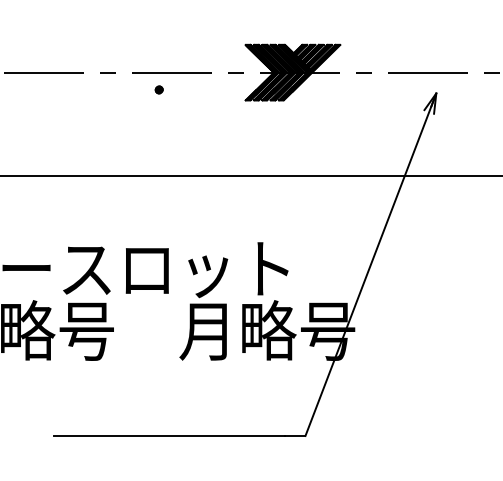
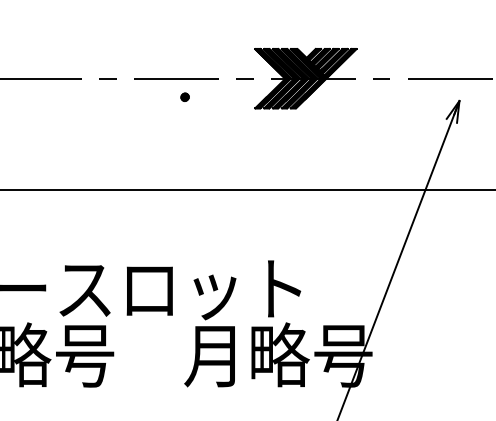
part: (158, 89) -> (184, 96), moved

